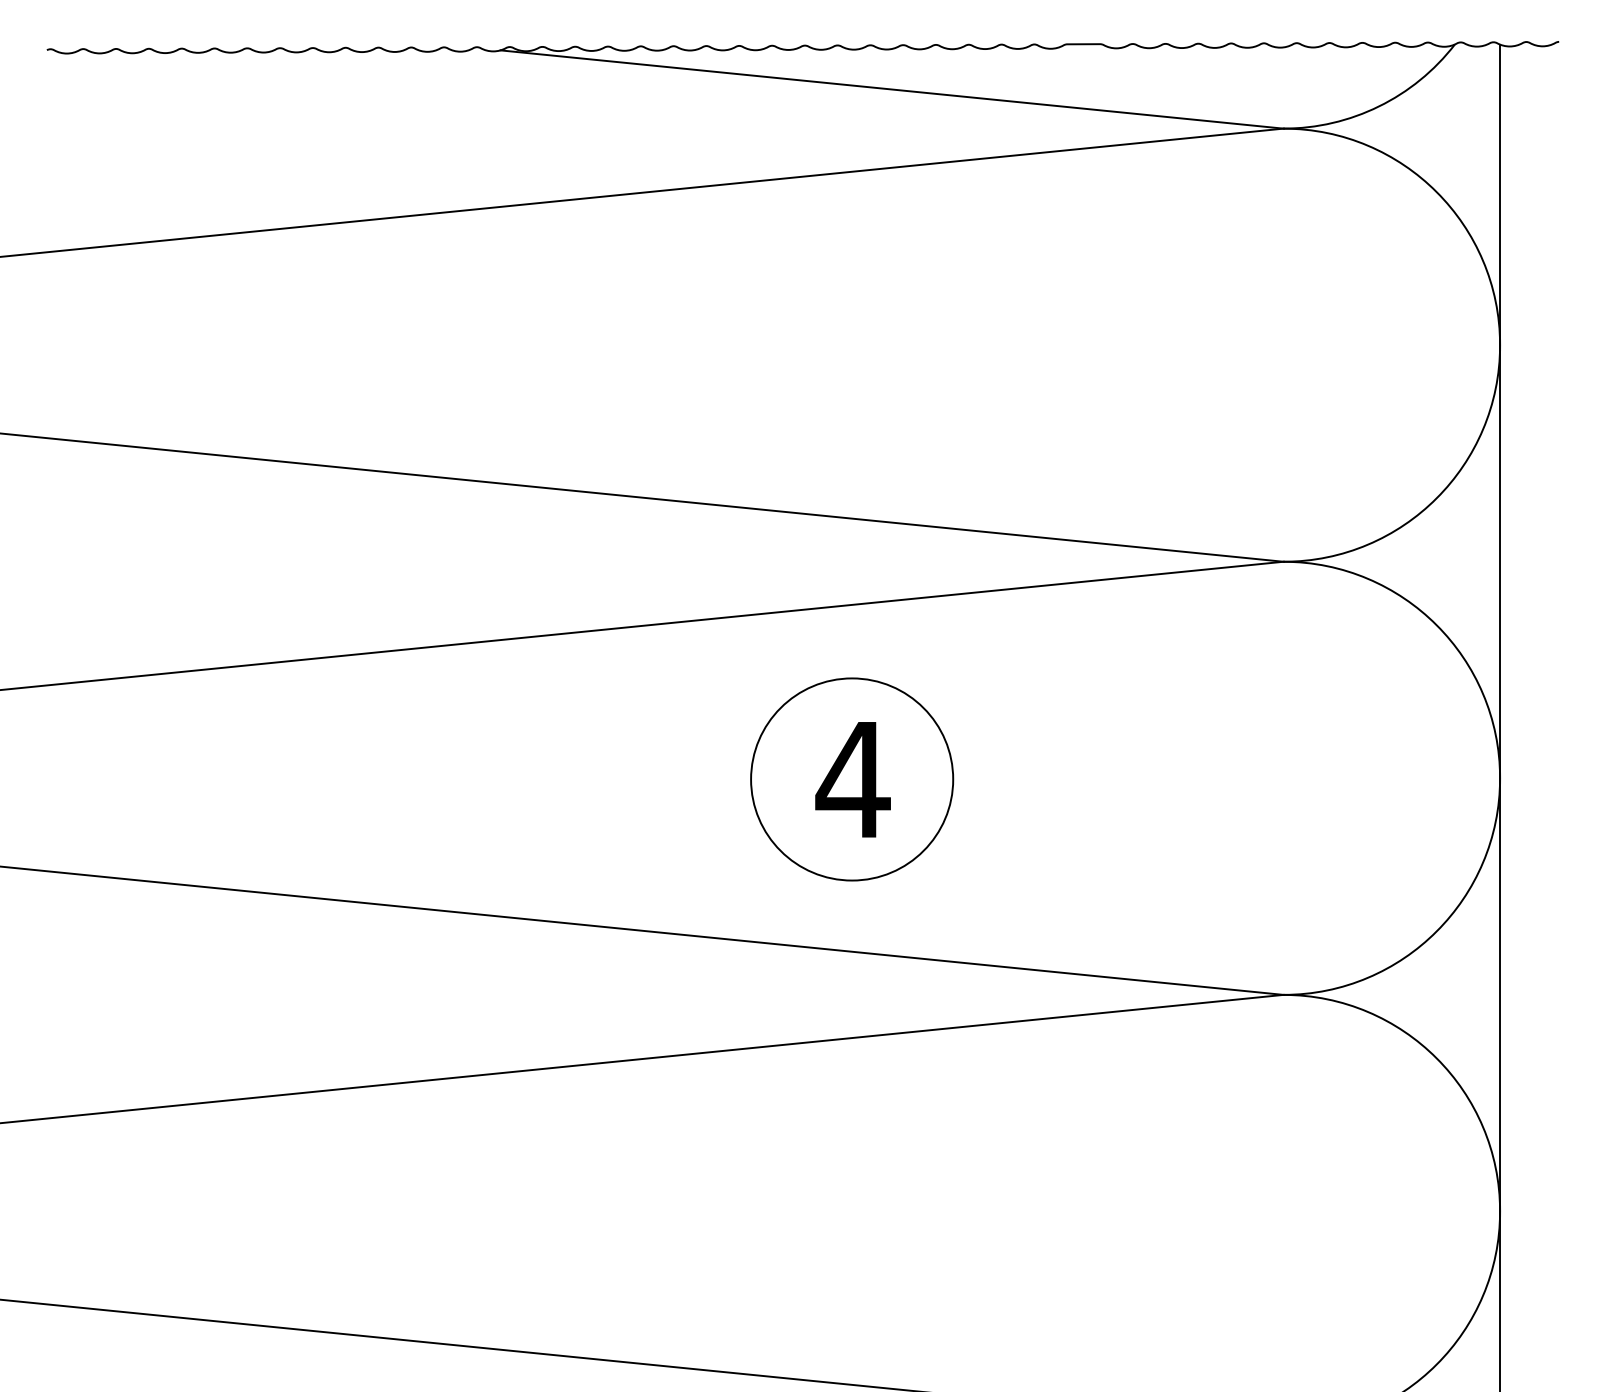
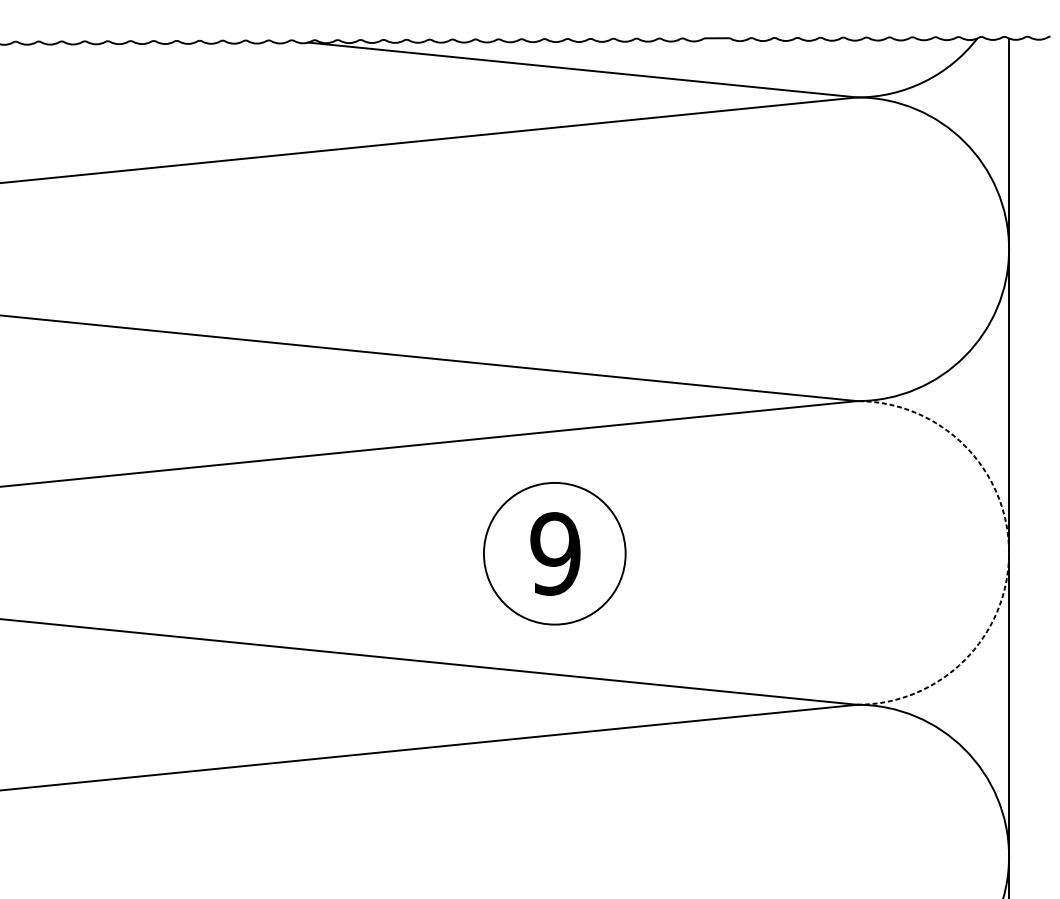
arc: (1500, 778) -> (1009, 553), solid -> dashed
text: (852, 779) -> (555, 553), 4 -> 9

